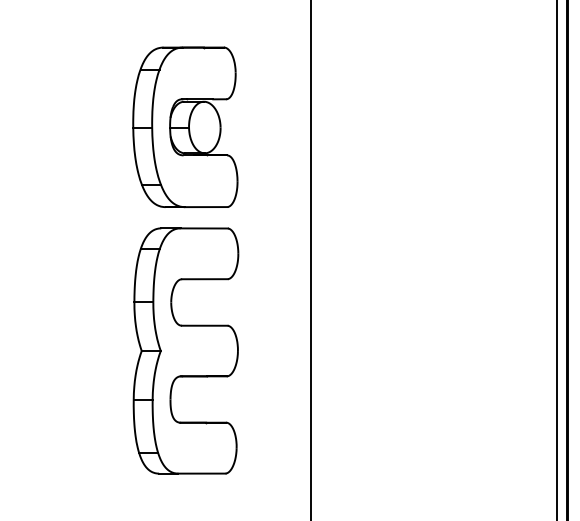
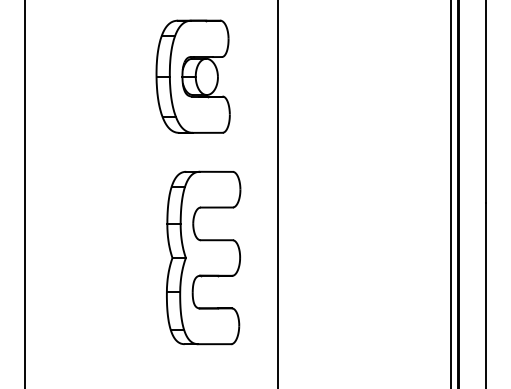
part: (184, 126) -> (192, 76), moved
part: (185, 350) -> (203, 257), moved

